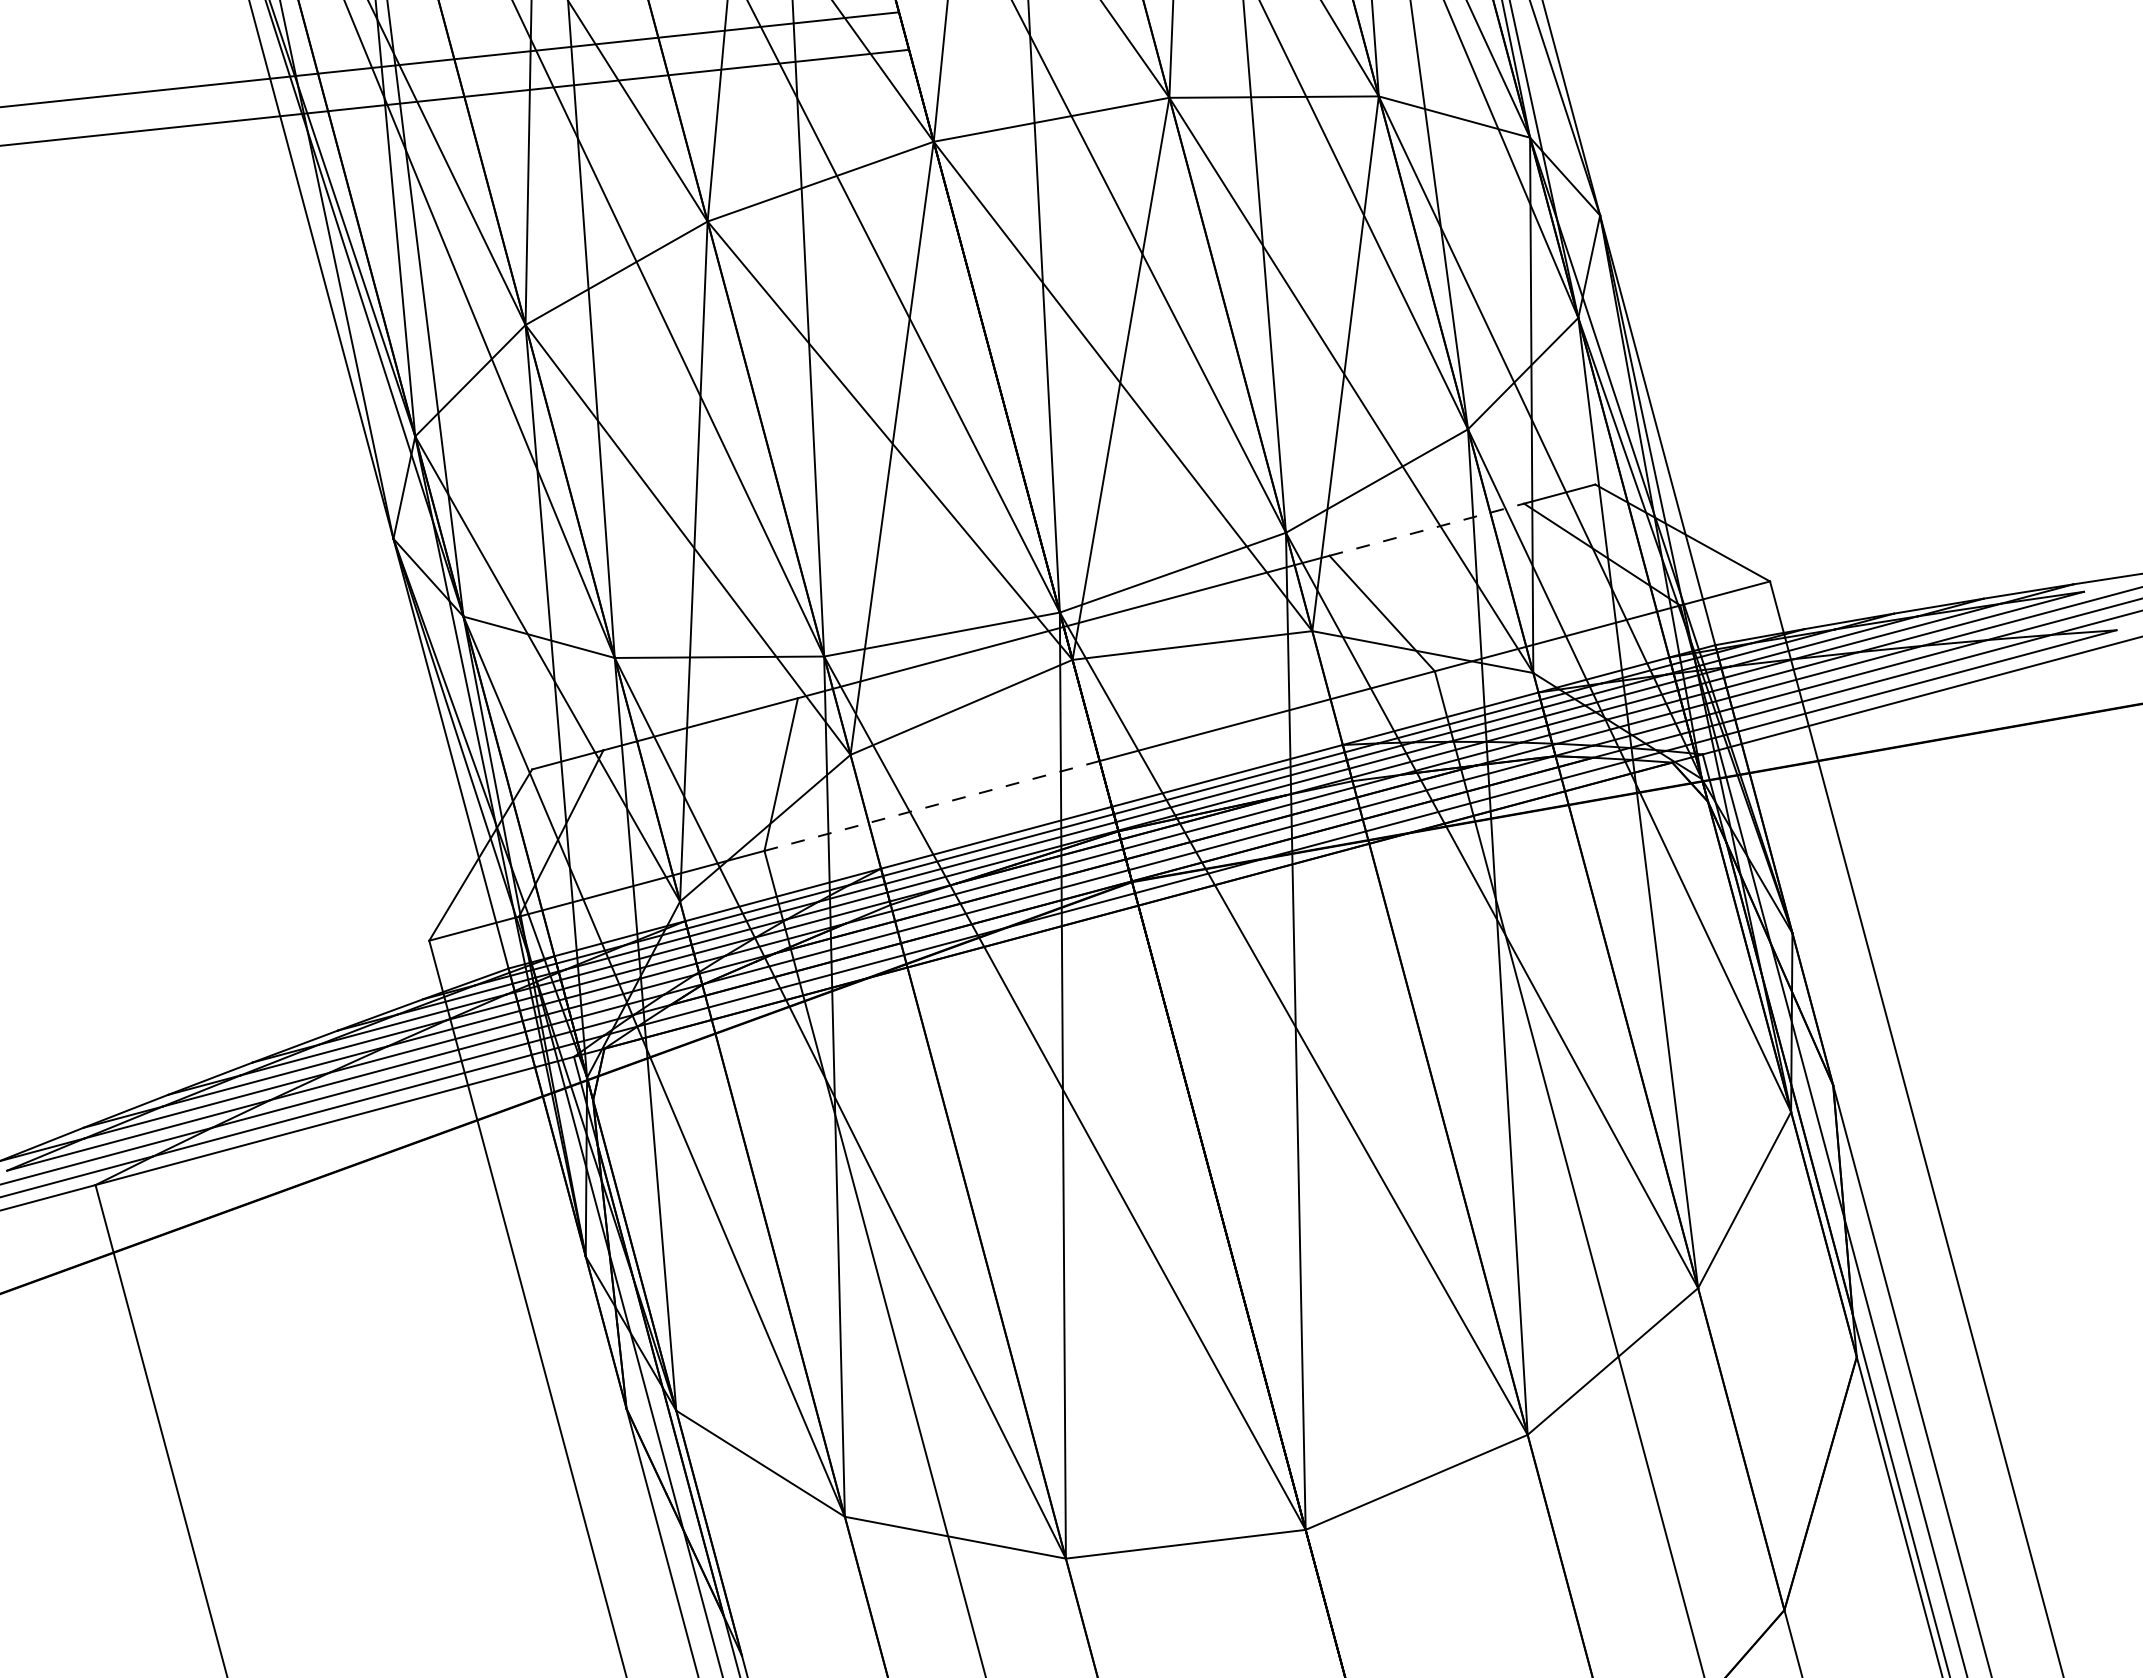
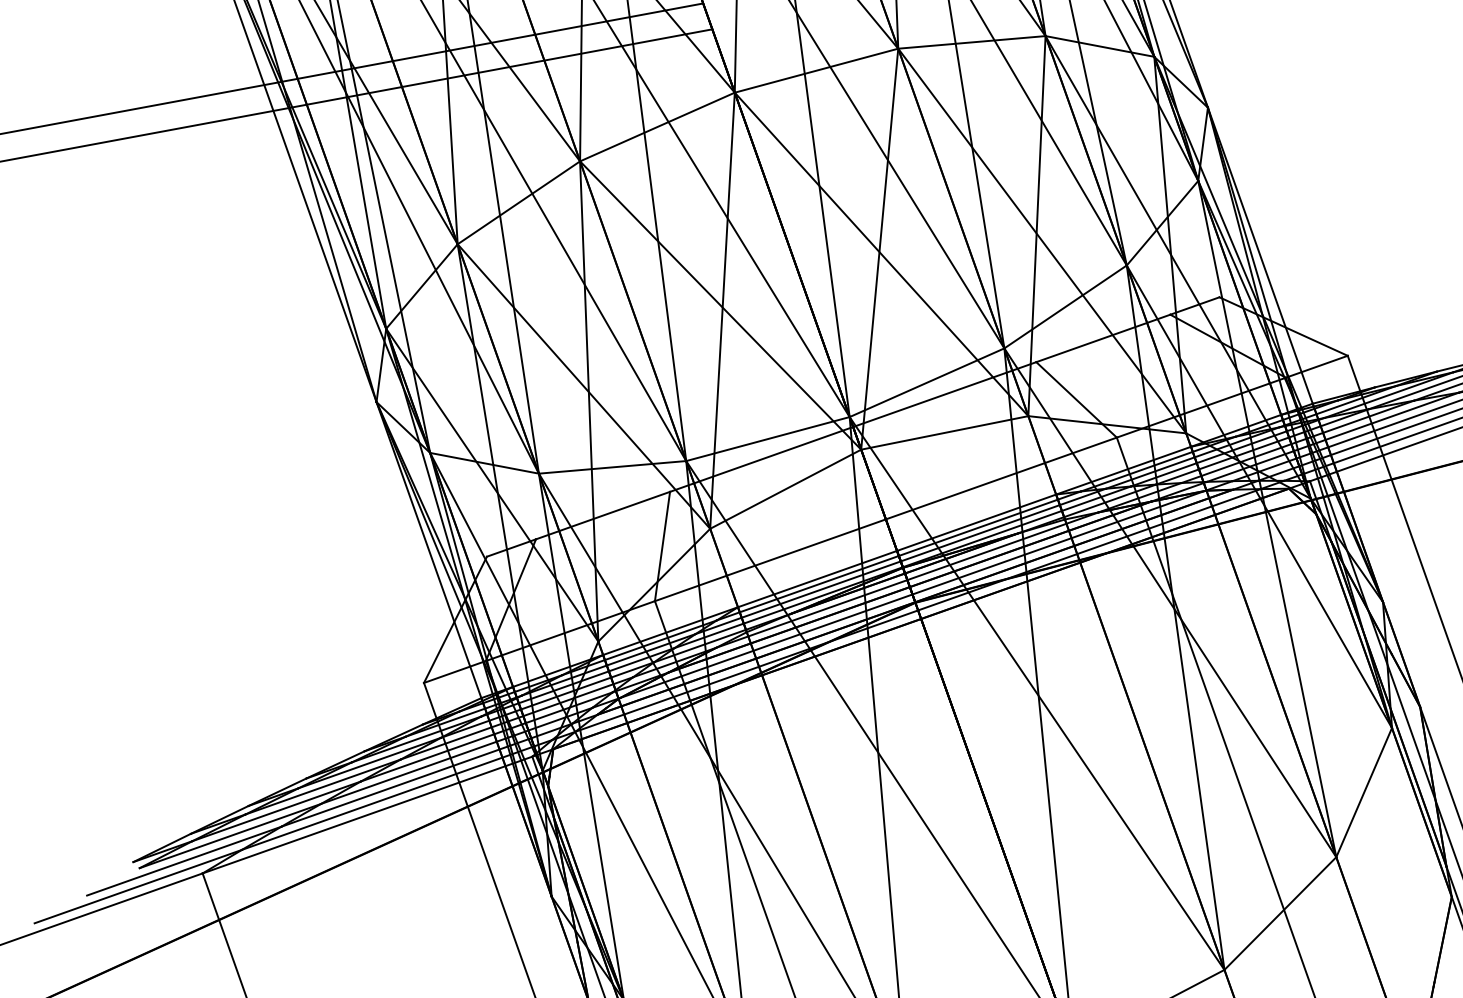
line: (1426, 529) -> (1103, 338), dashed -> solid
line: (932, 806) -> (770, 560), dashed -> solid

